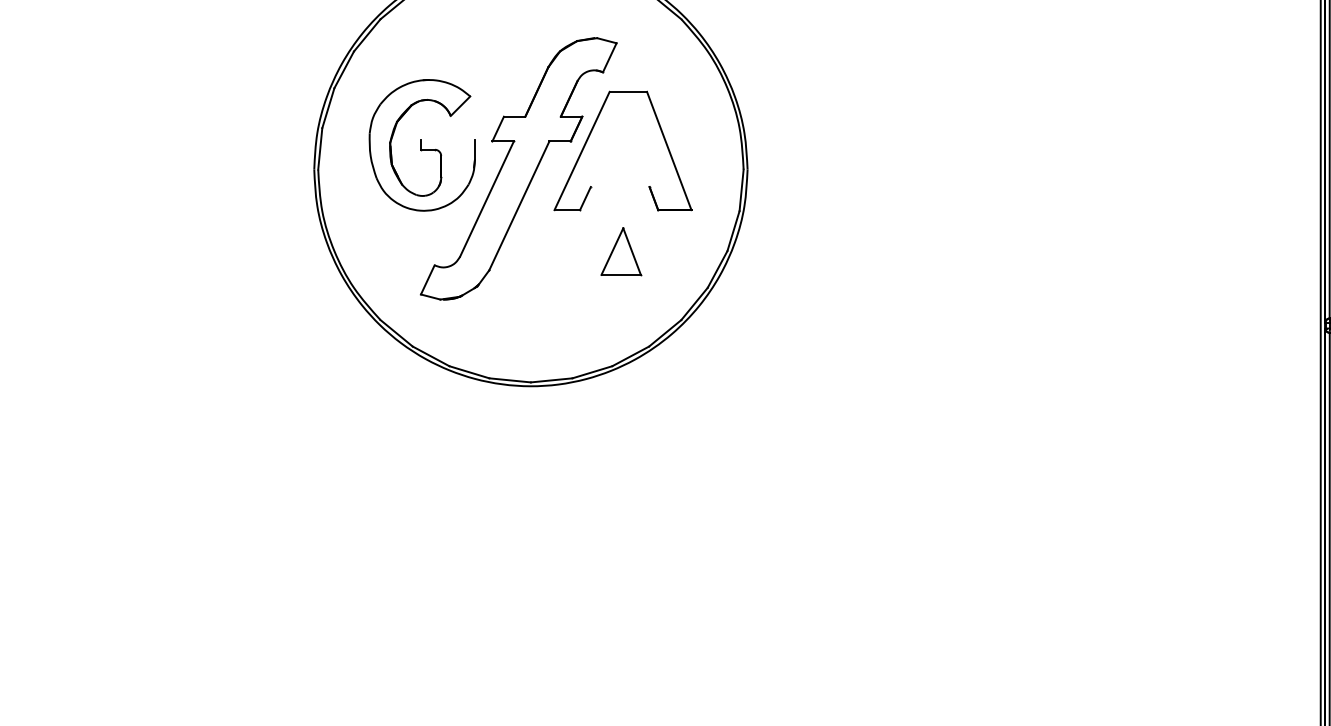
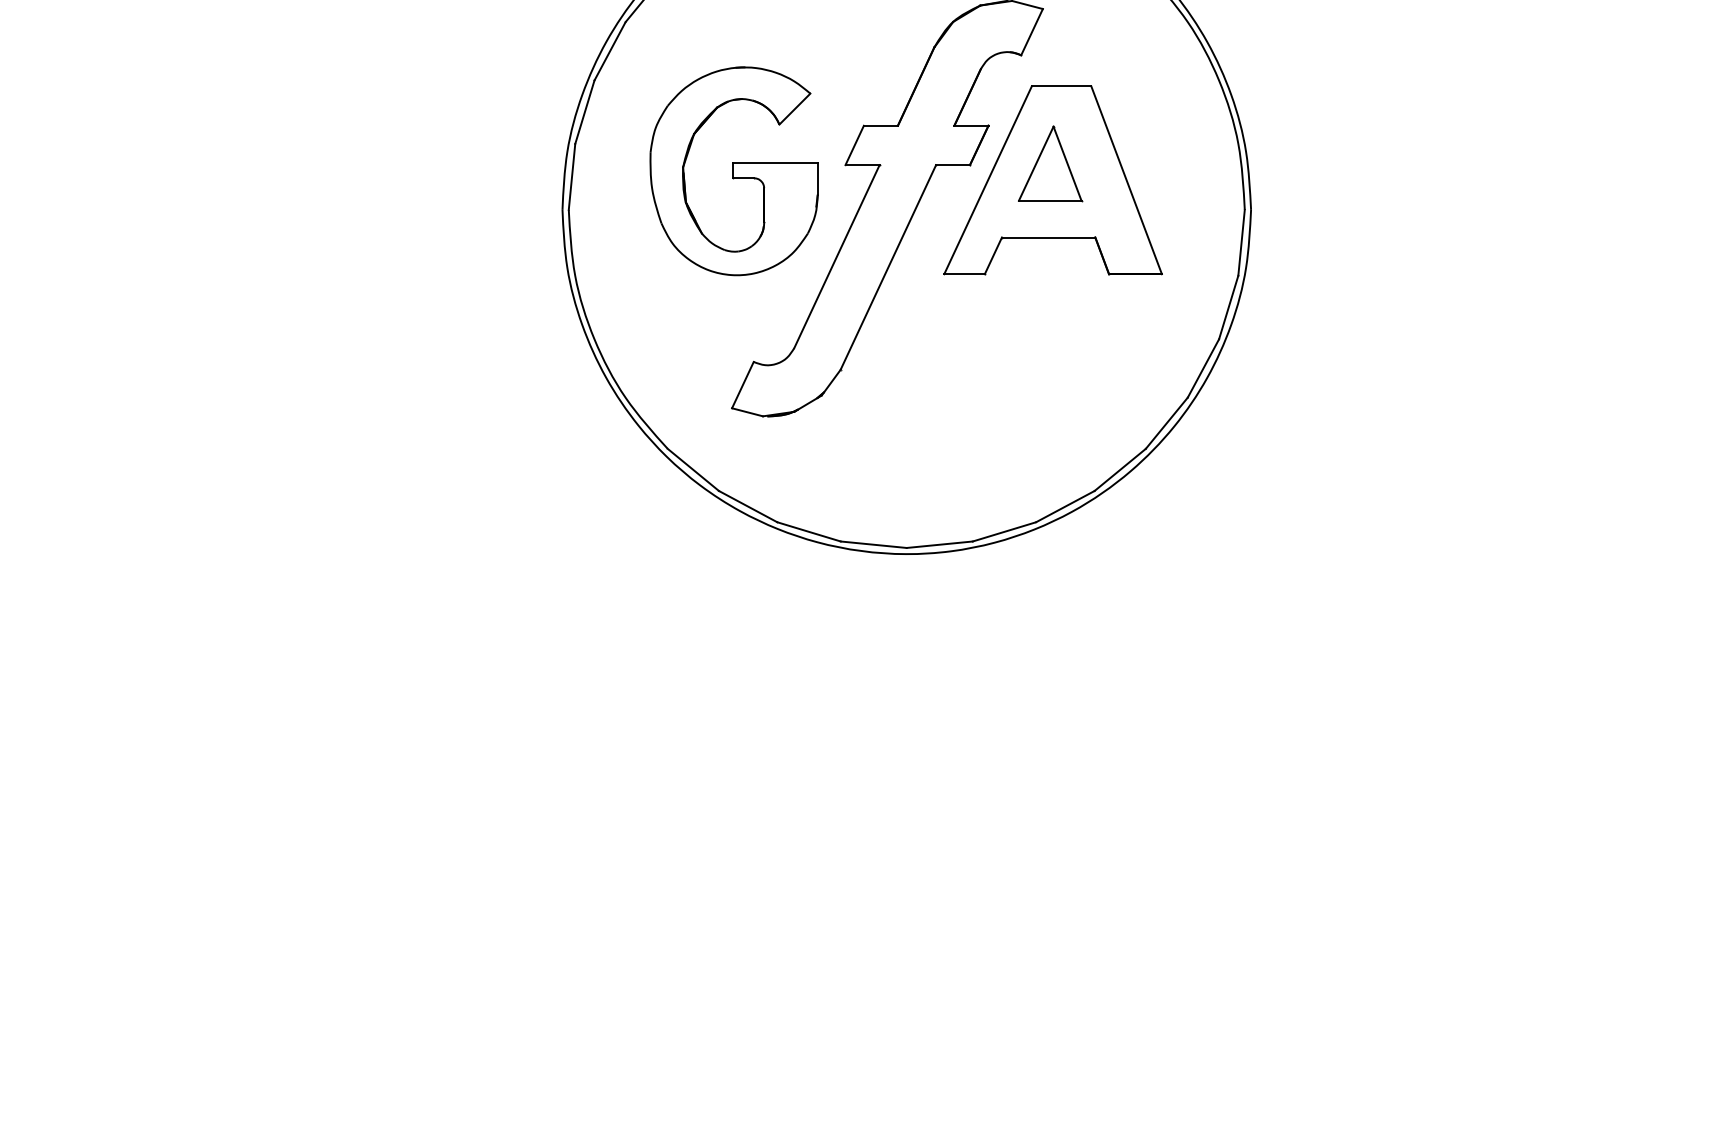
line: (447, 140) -> (774, 163), added
line: (619, 187) -> (1047, 238), added
part: (621, 251) -> (1050, 163), moved

